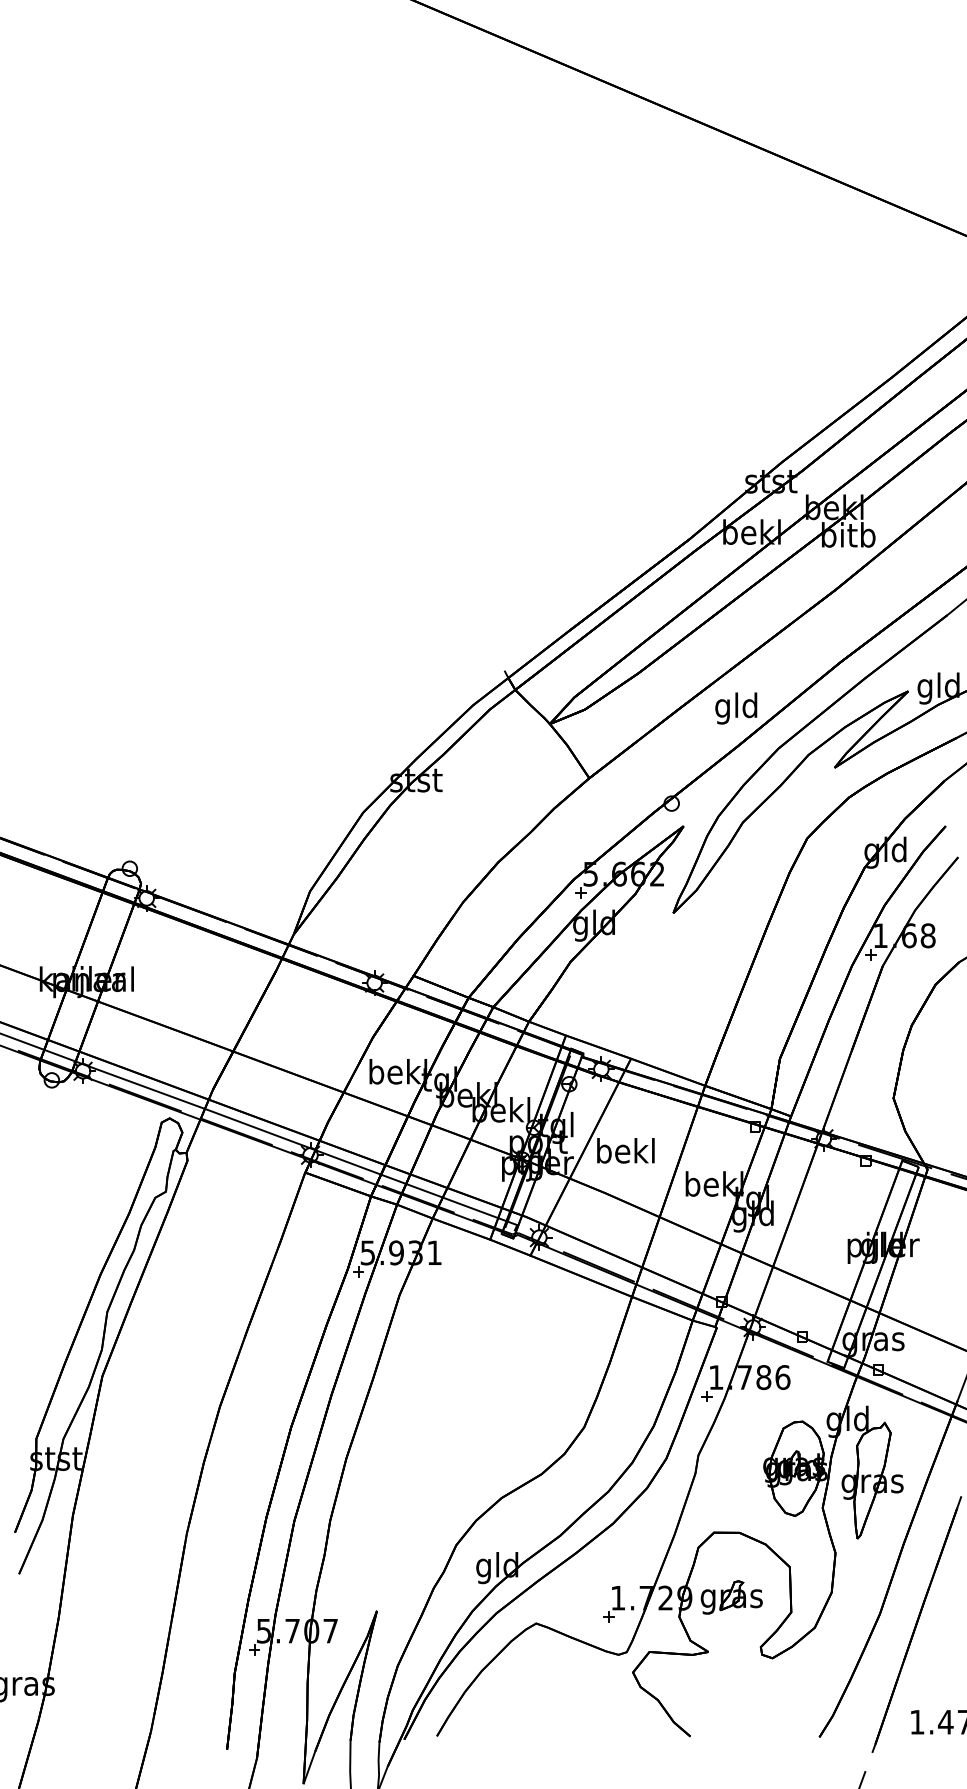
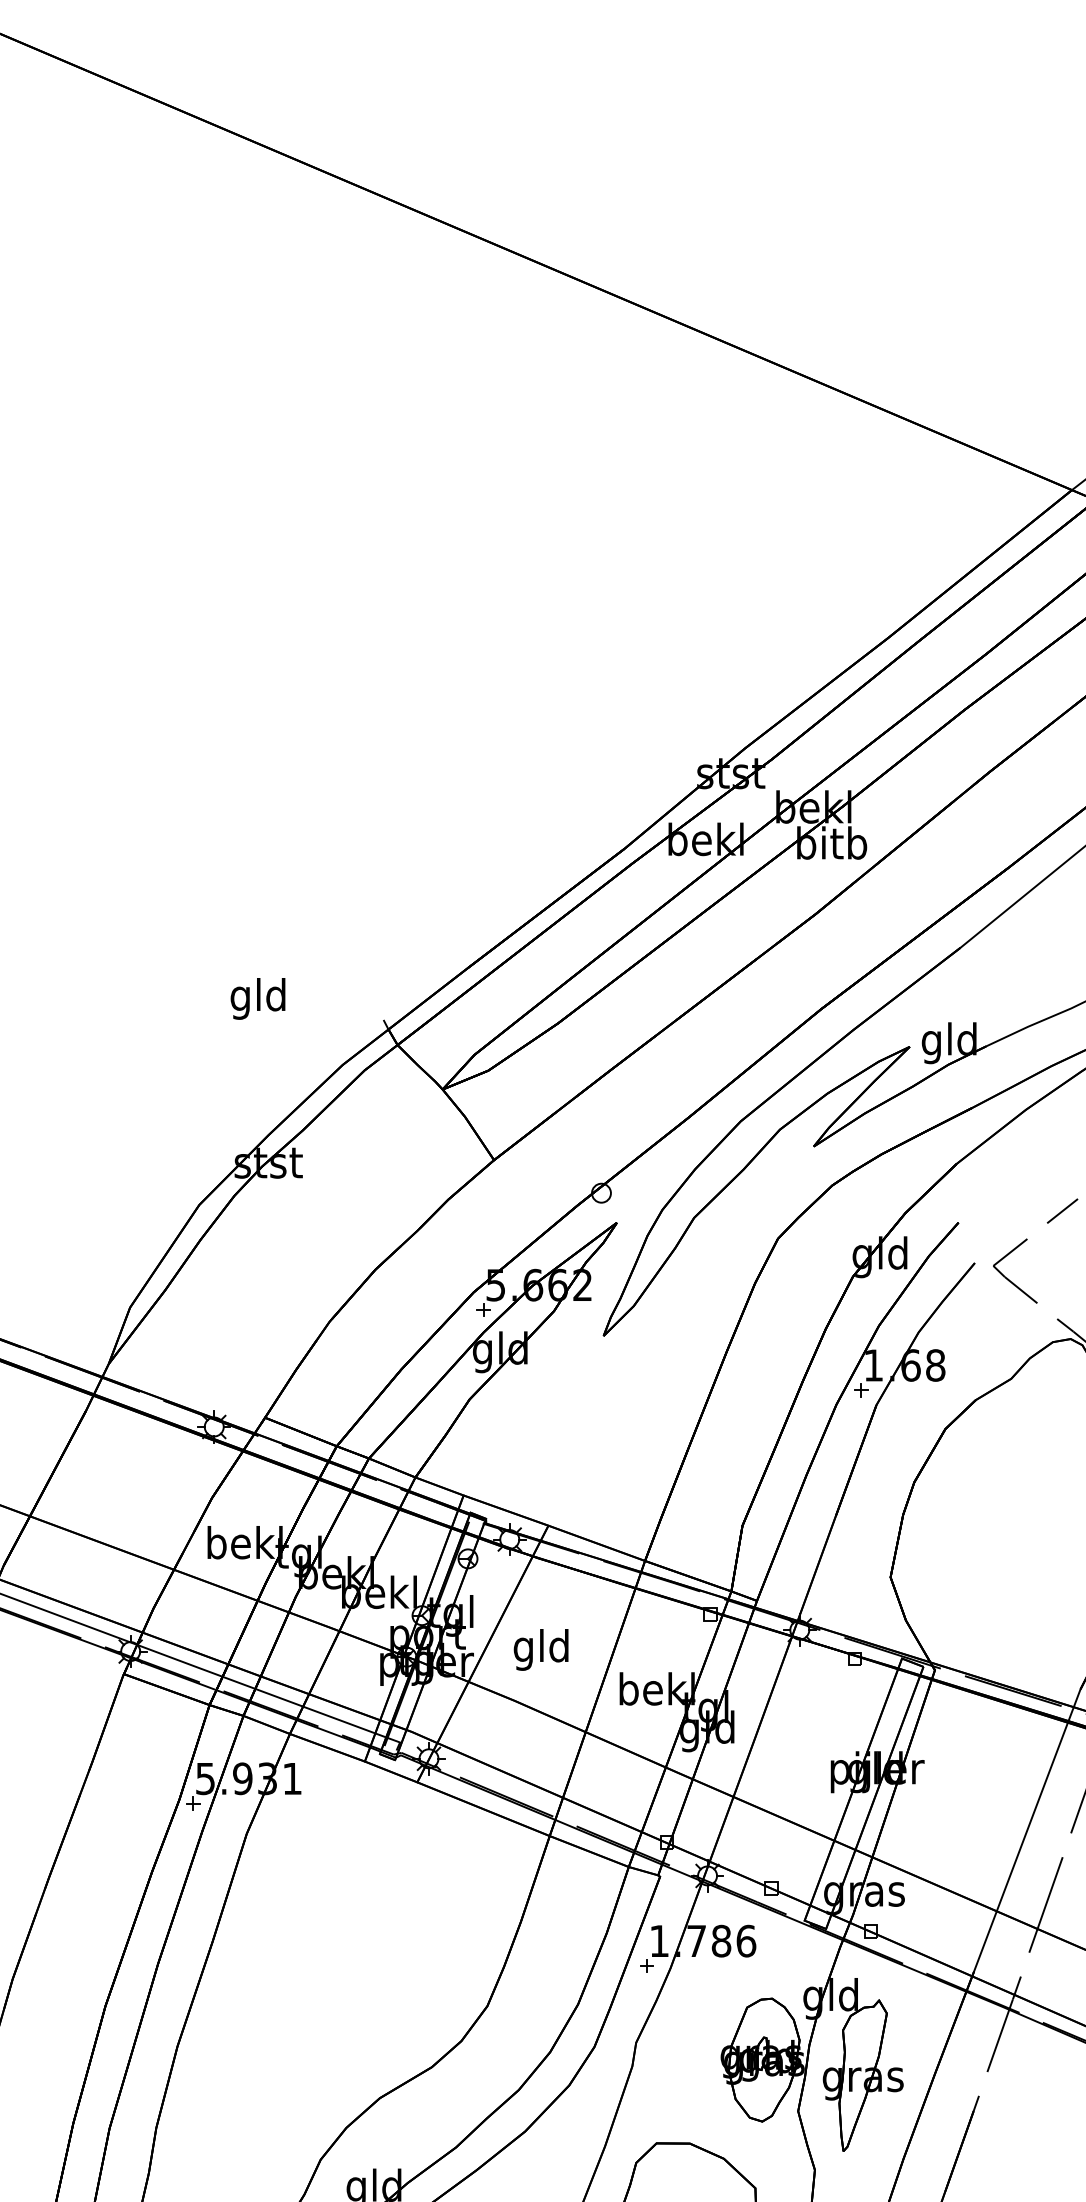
text: (736, 708) -> (258, 998), moved
text: (625, 1154) -> (541, 1650), bekl -> gld

